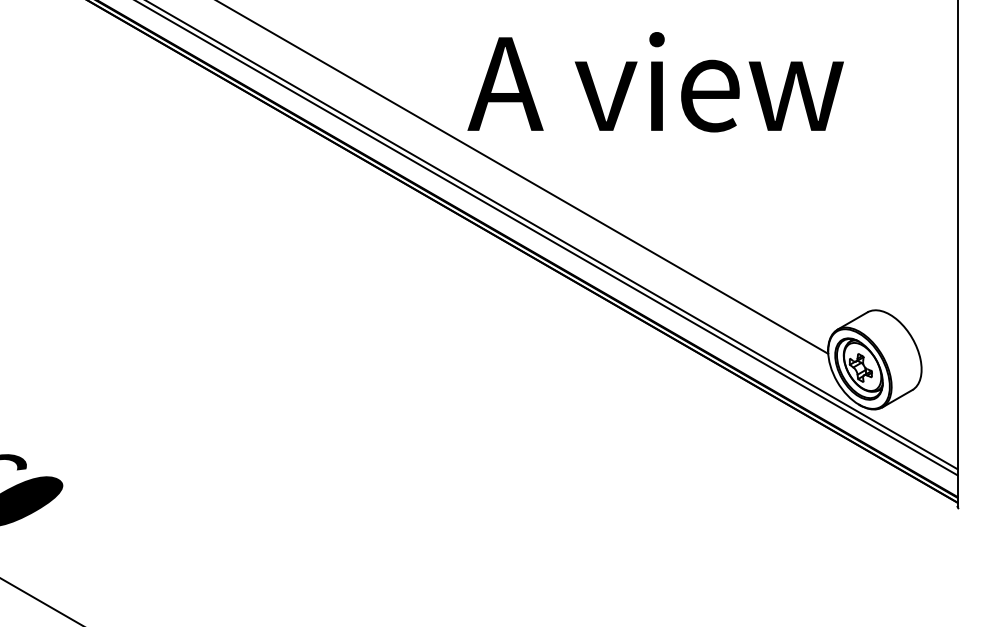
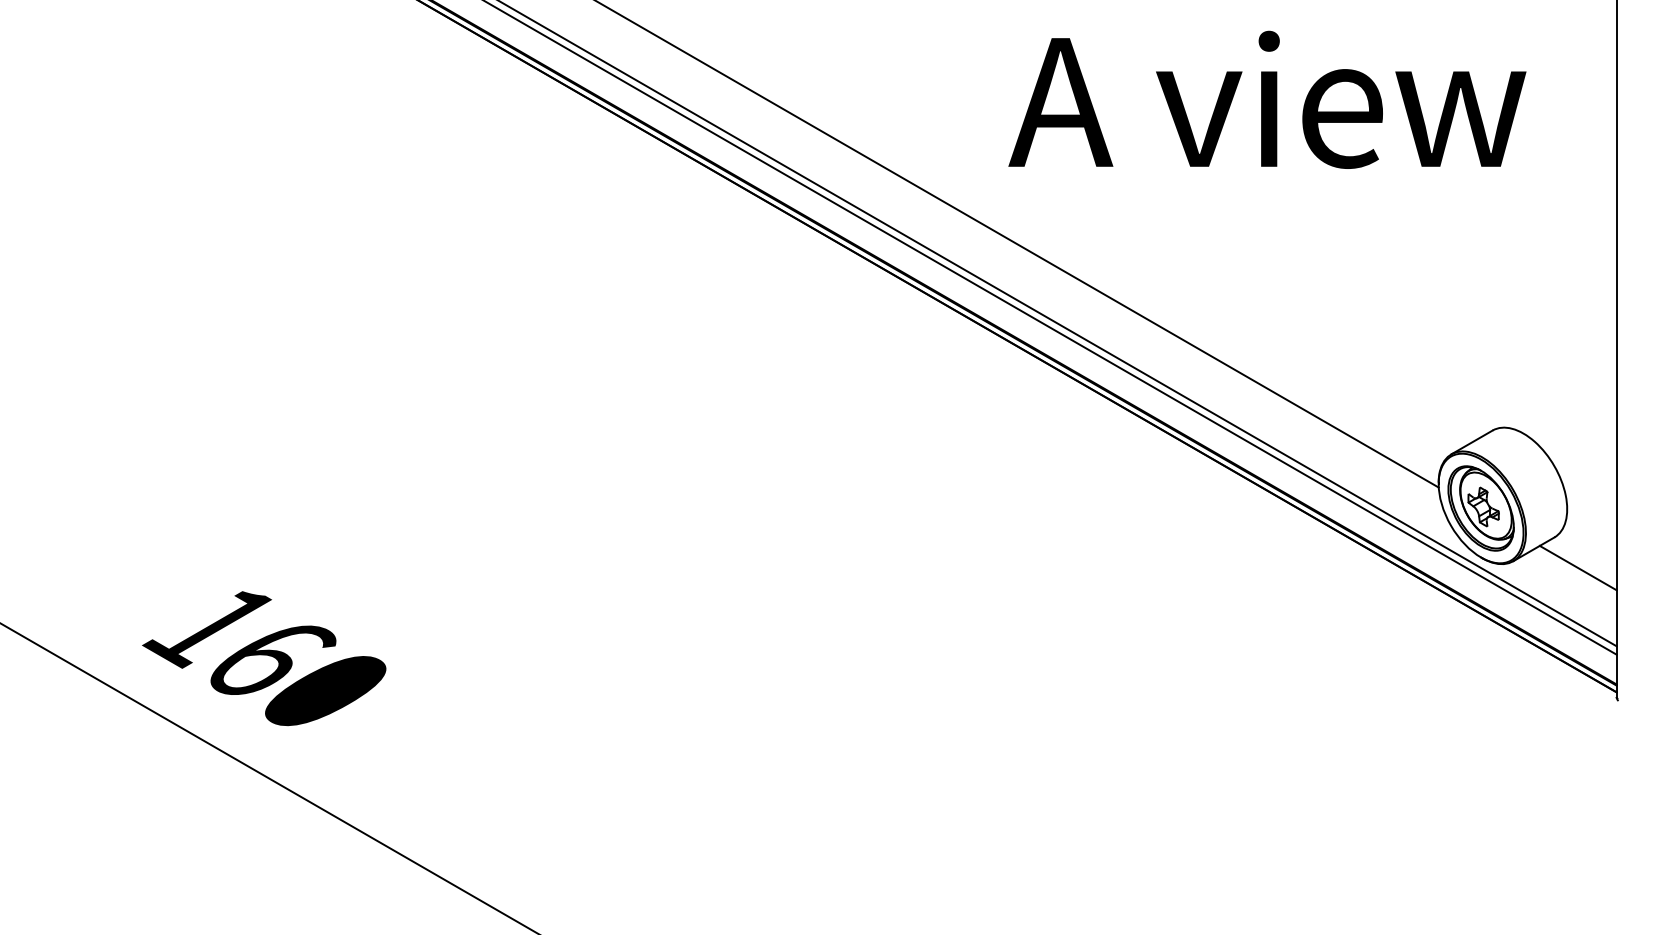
text: (655, 81) -> (1267, 99), moved
line: (929, 411) -> (1577, 567), added

